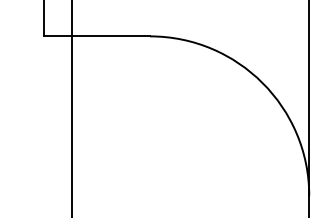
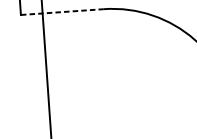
line: (97, 36) -> (62, 12), solid -> dashed

